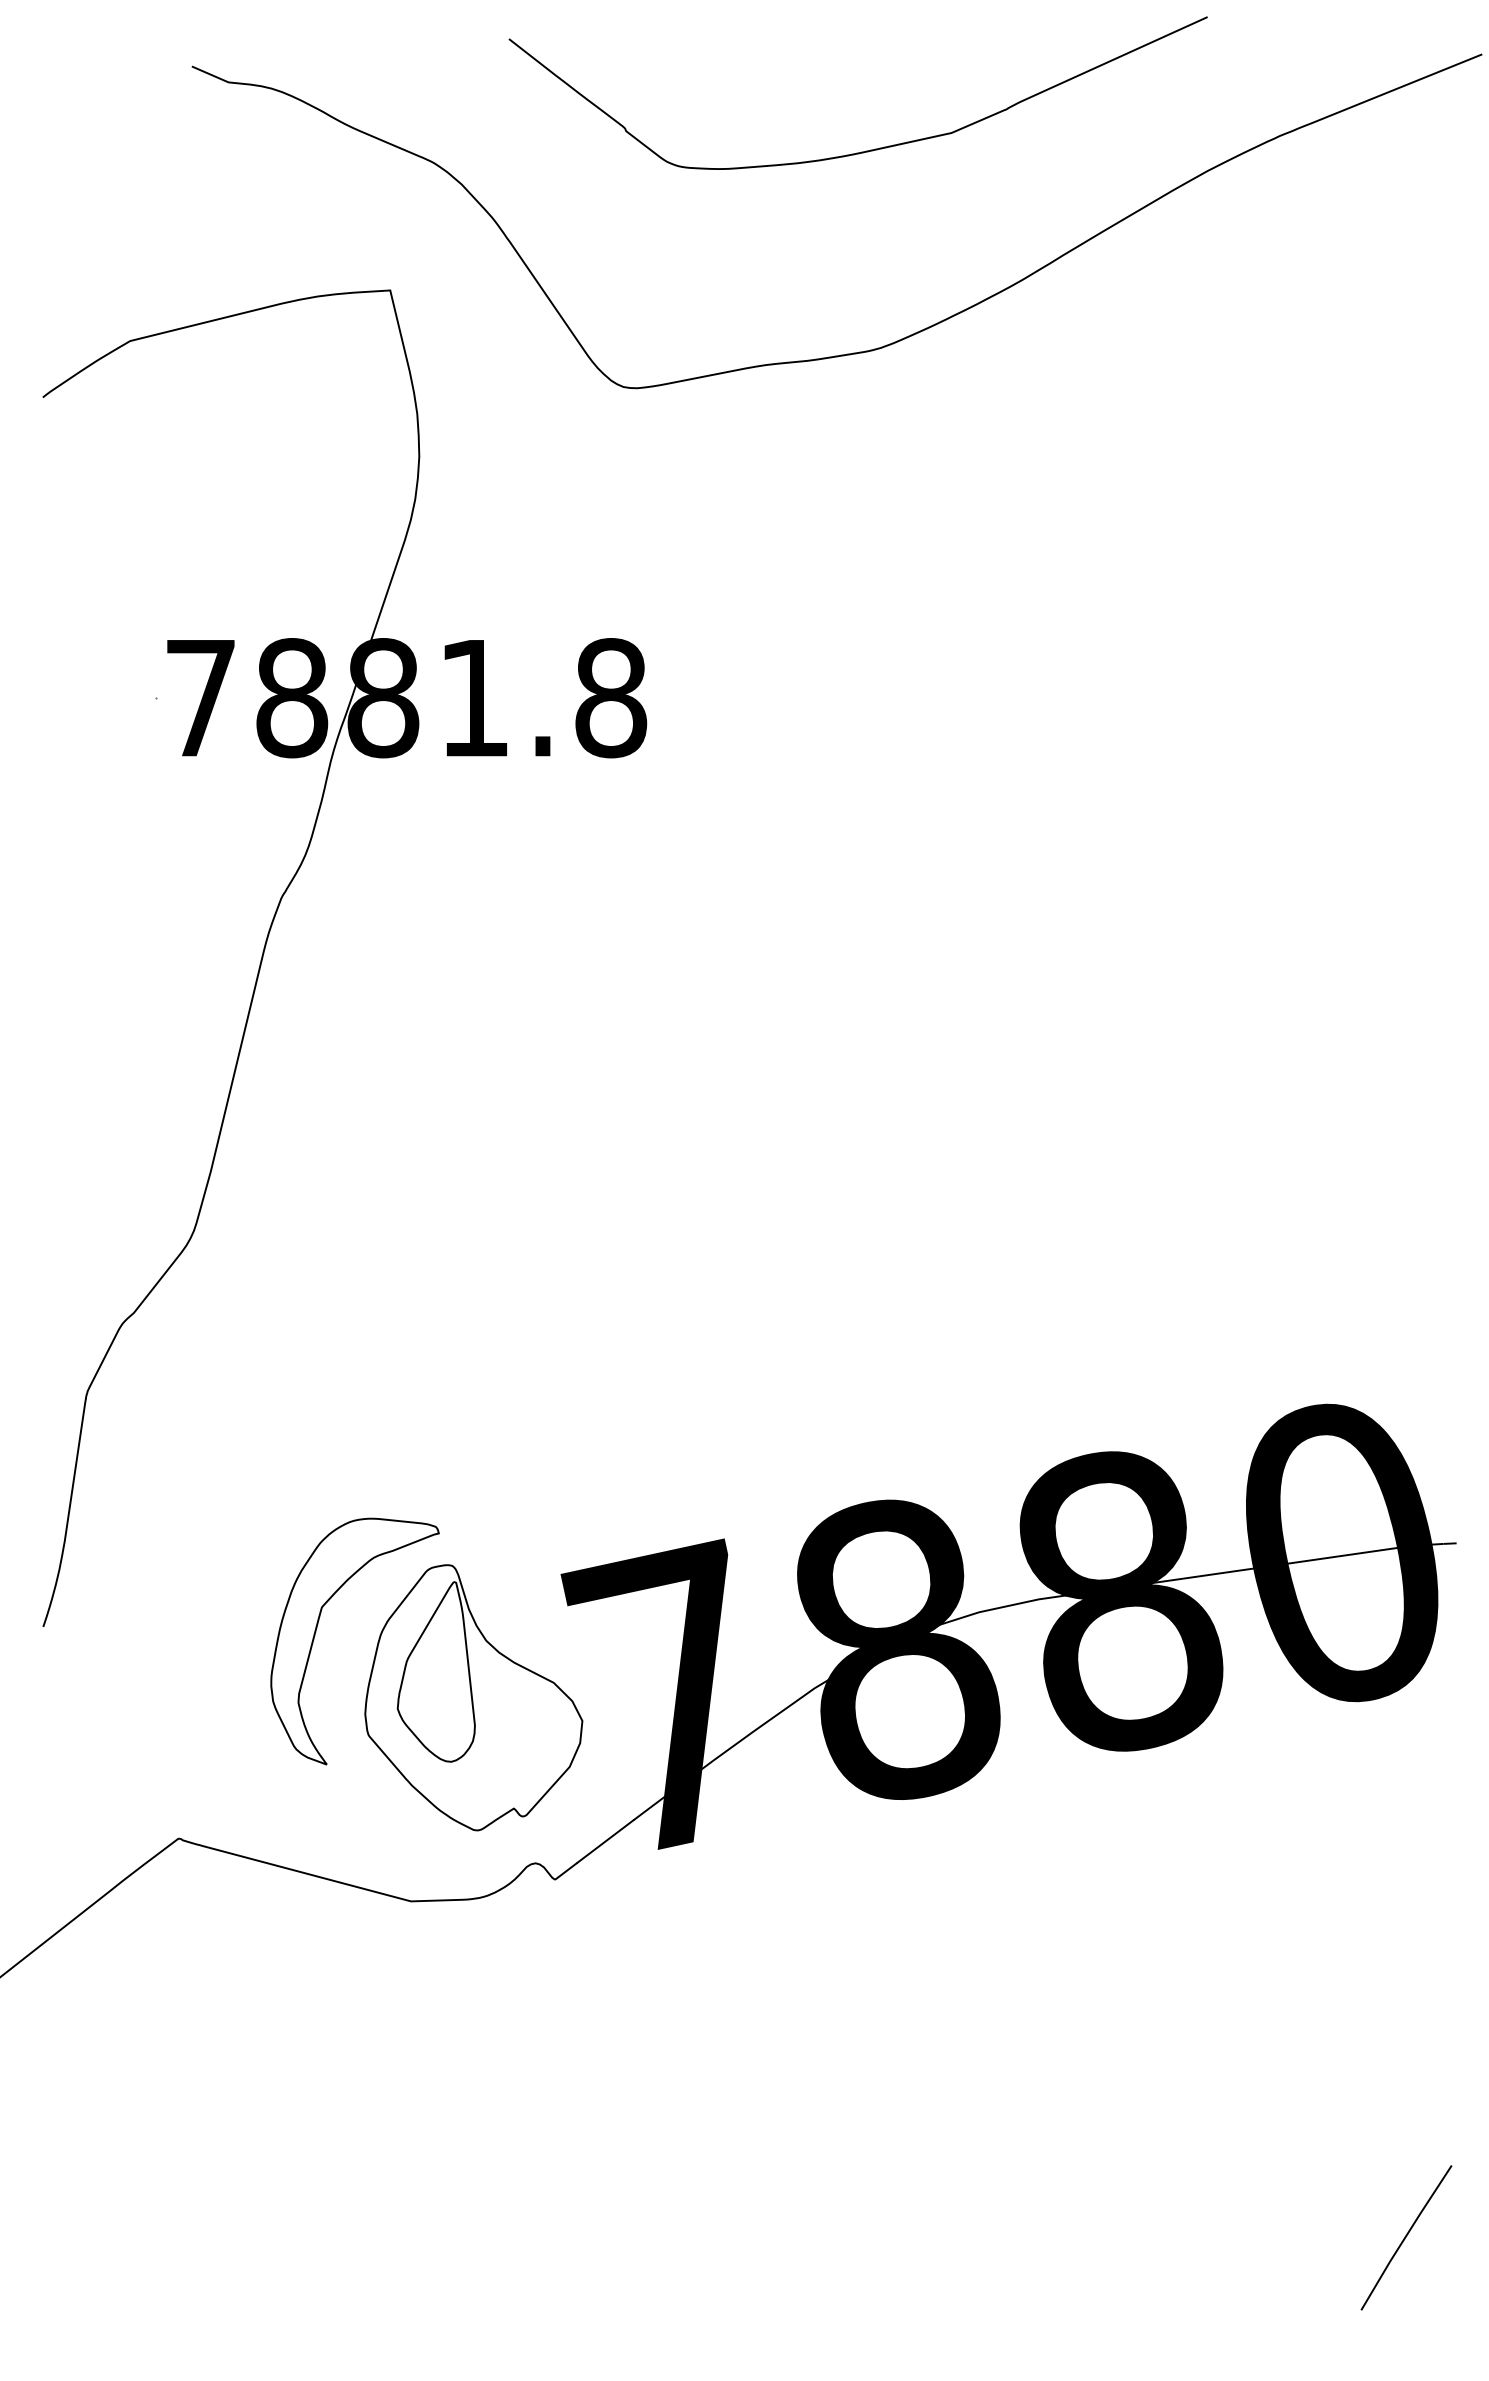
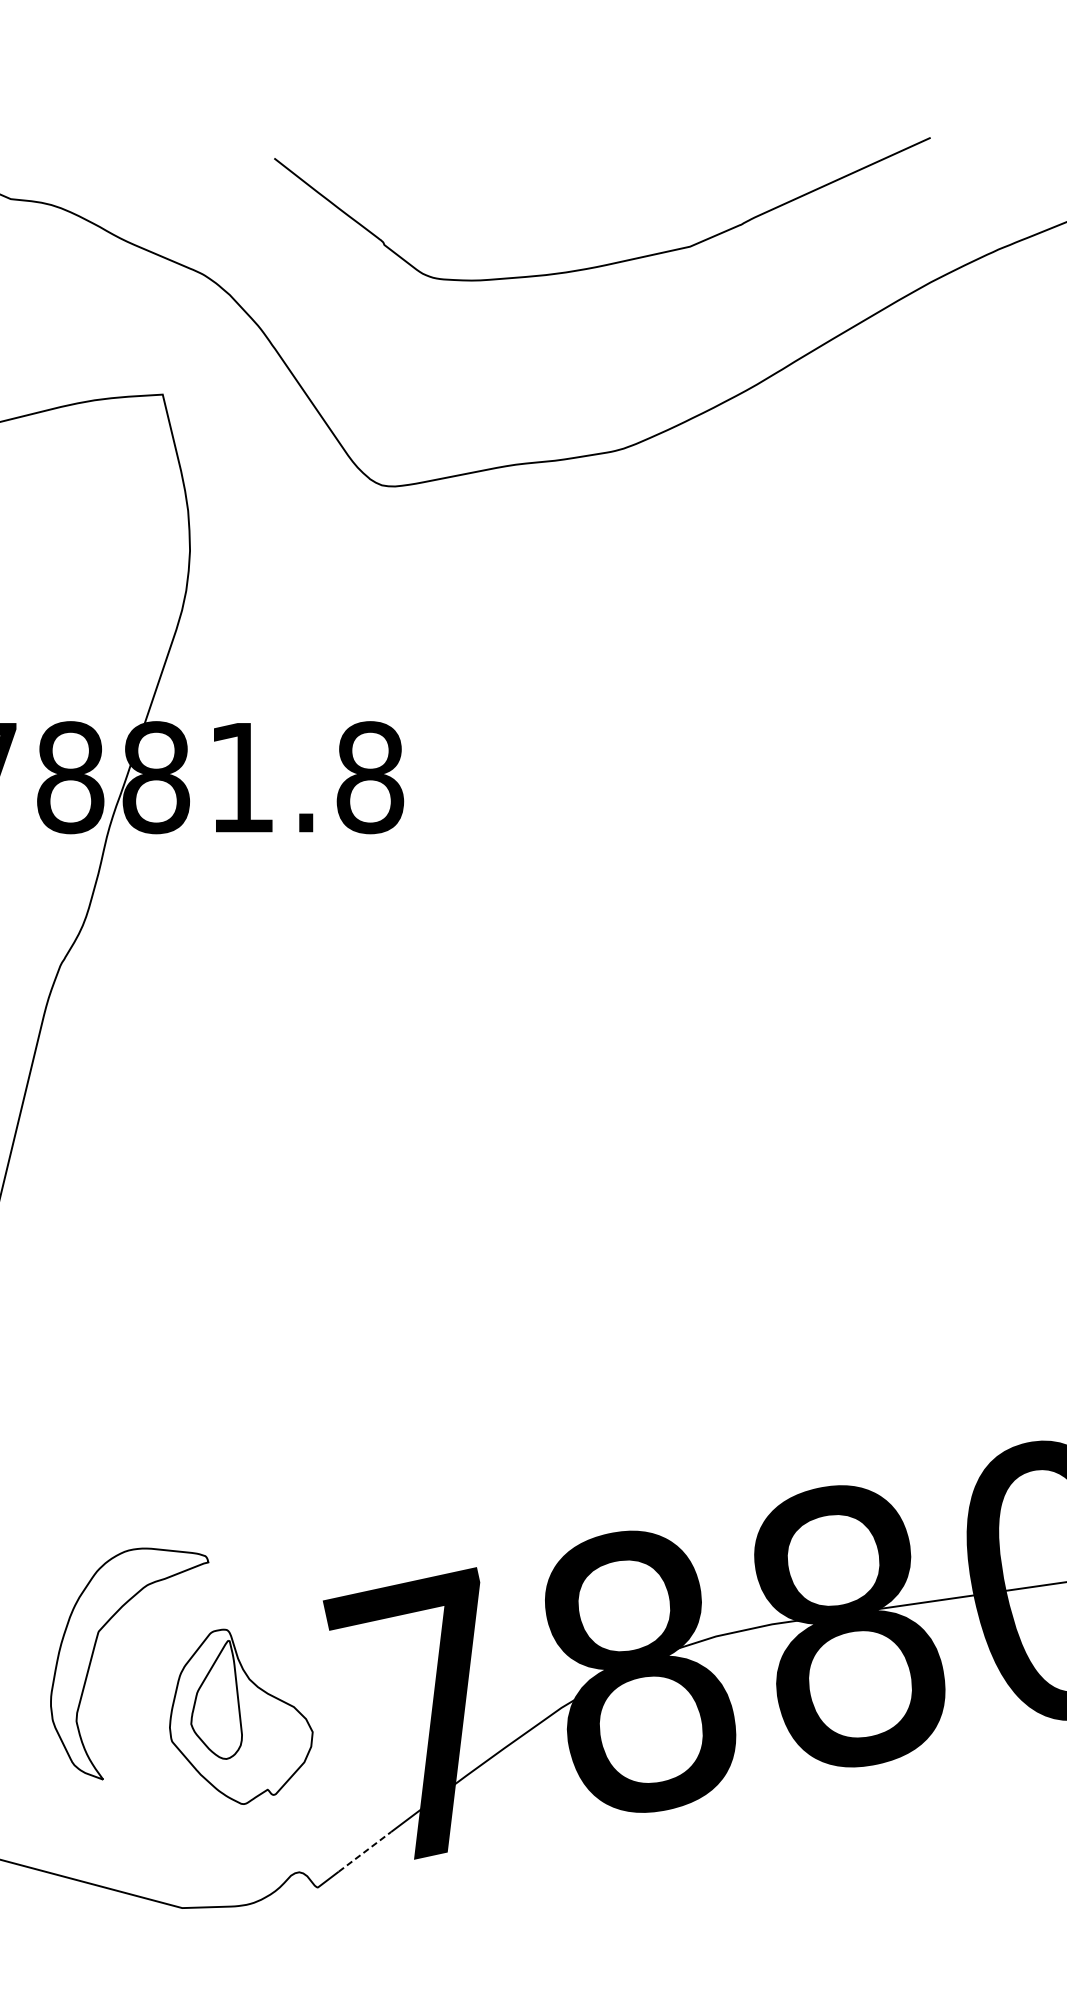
part: (473, 1697) -> (240, 1716), size x0.7
line: (605, 1841) -> (364, 1851), solid -> dashed

